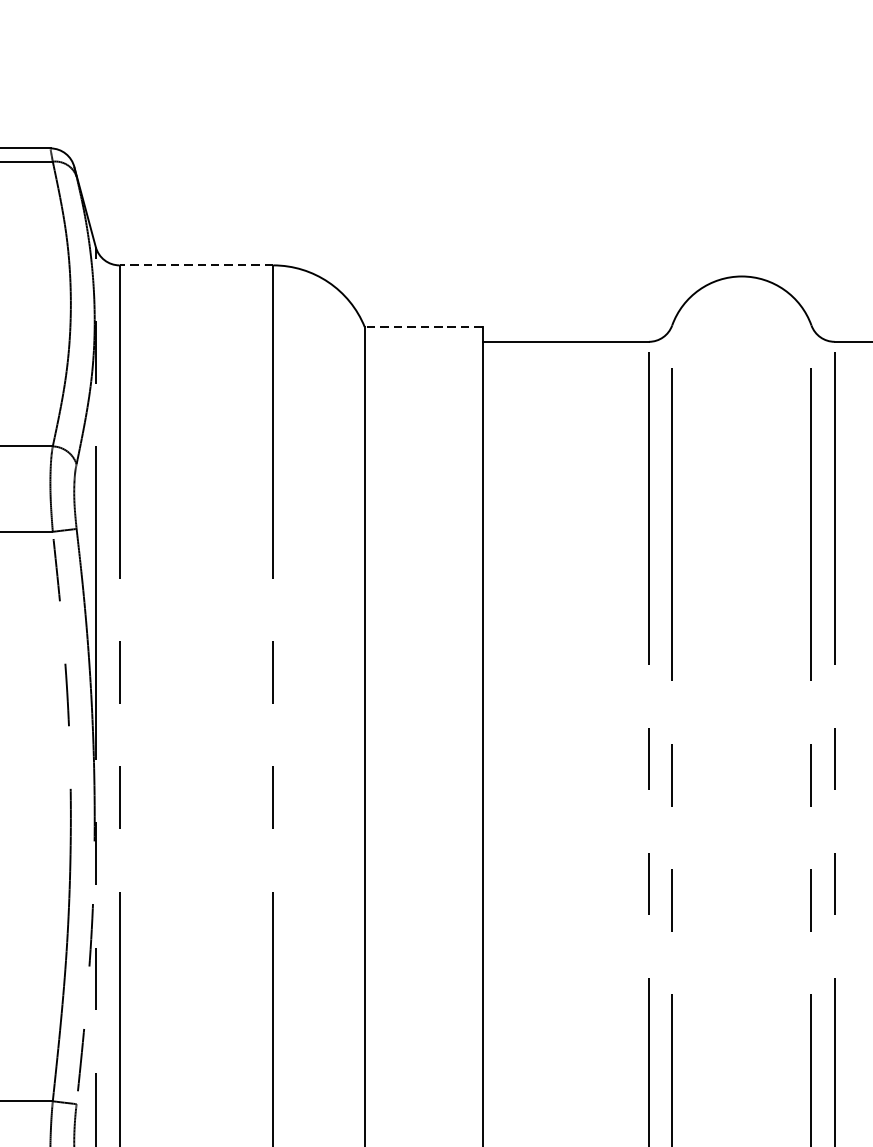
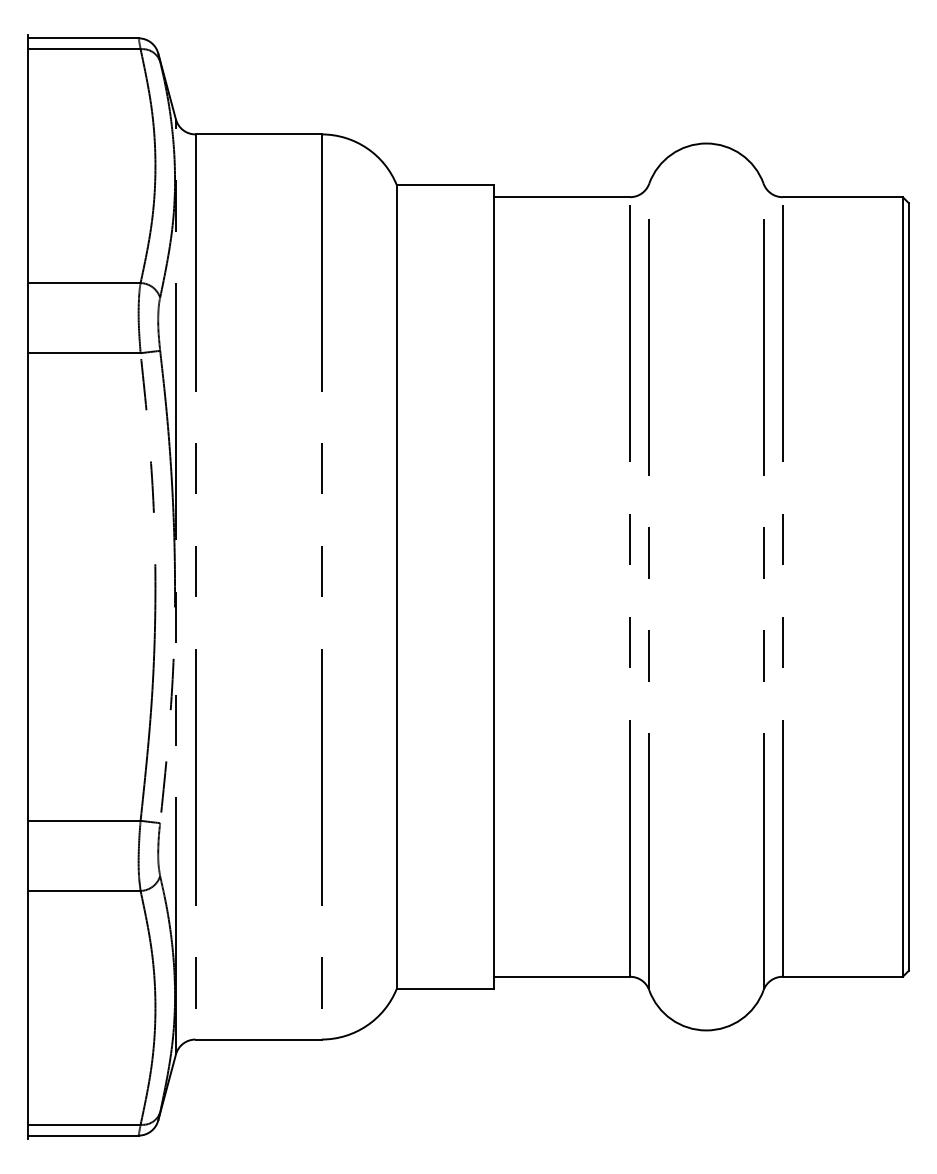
line: (196, 265) -> (258, 134), dashed -> solid
line: (424, 327) -> (445, 185), dashed -> solid

